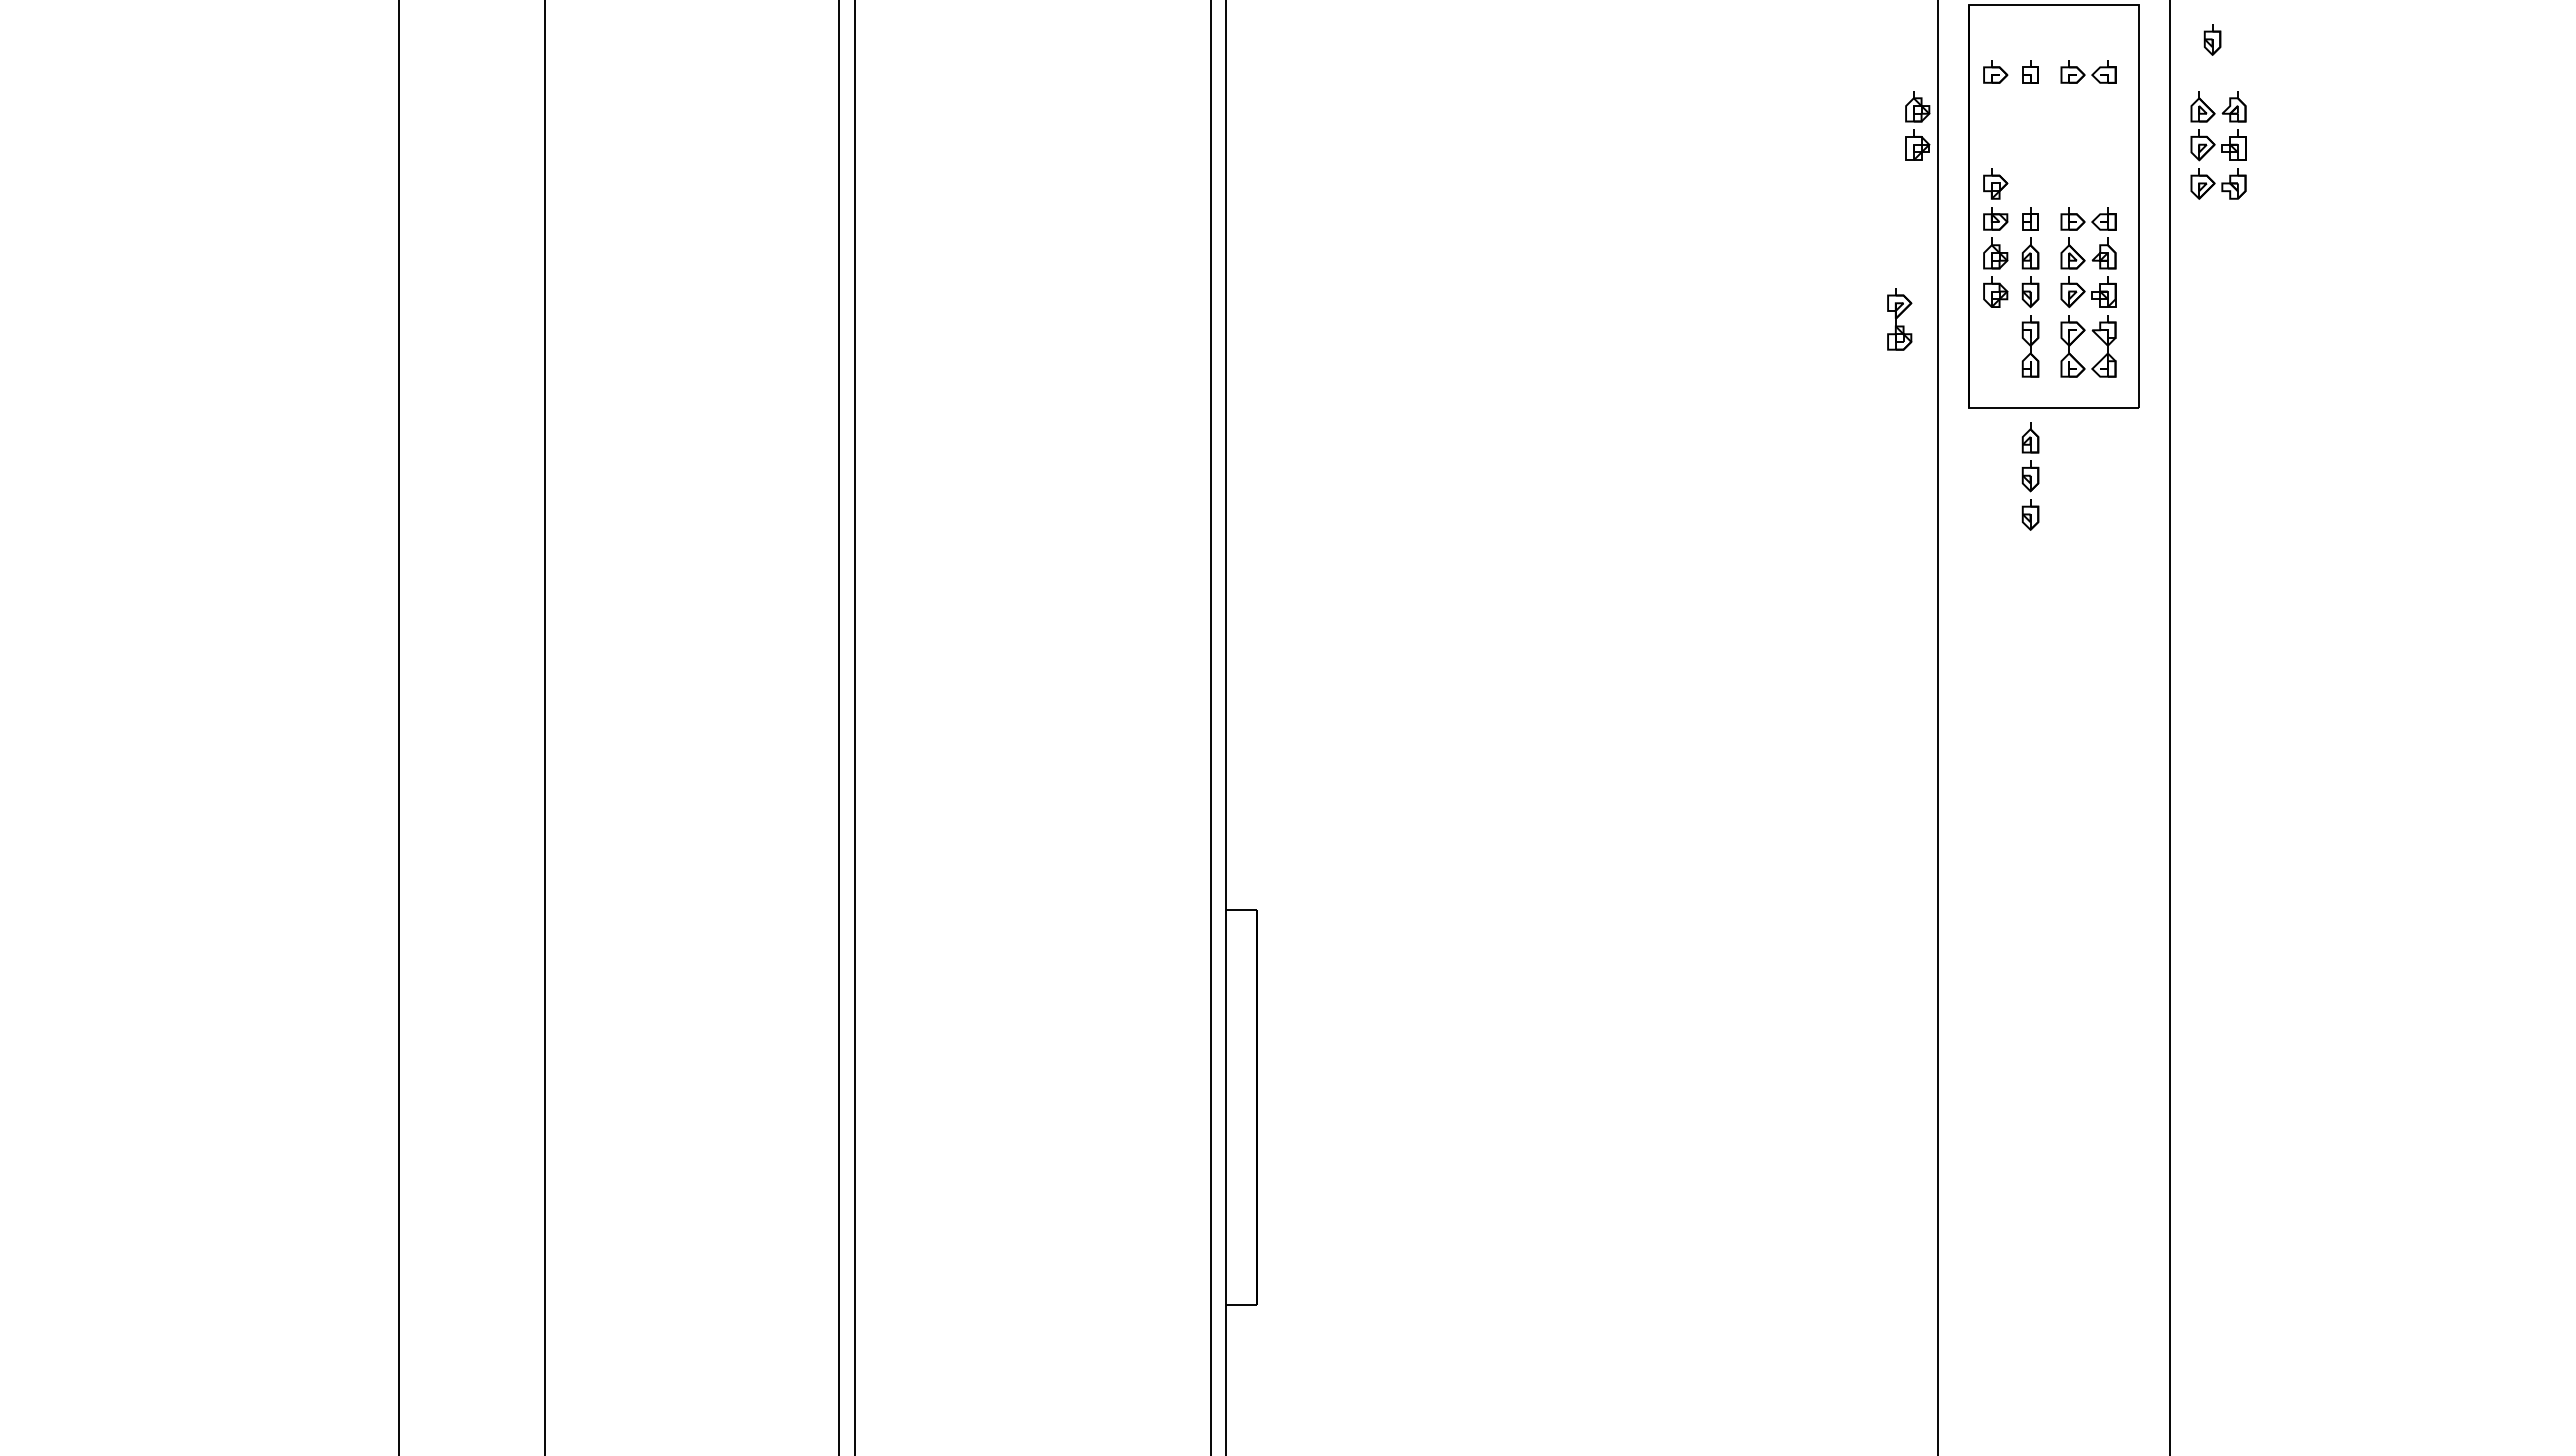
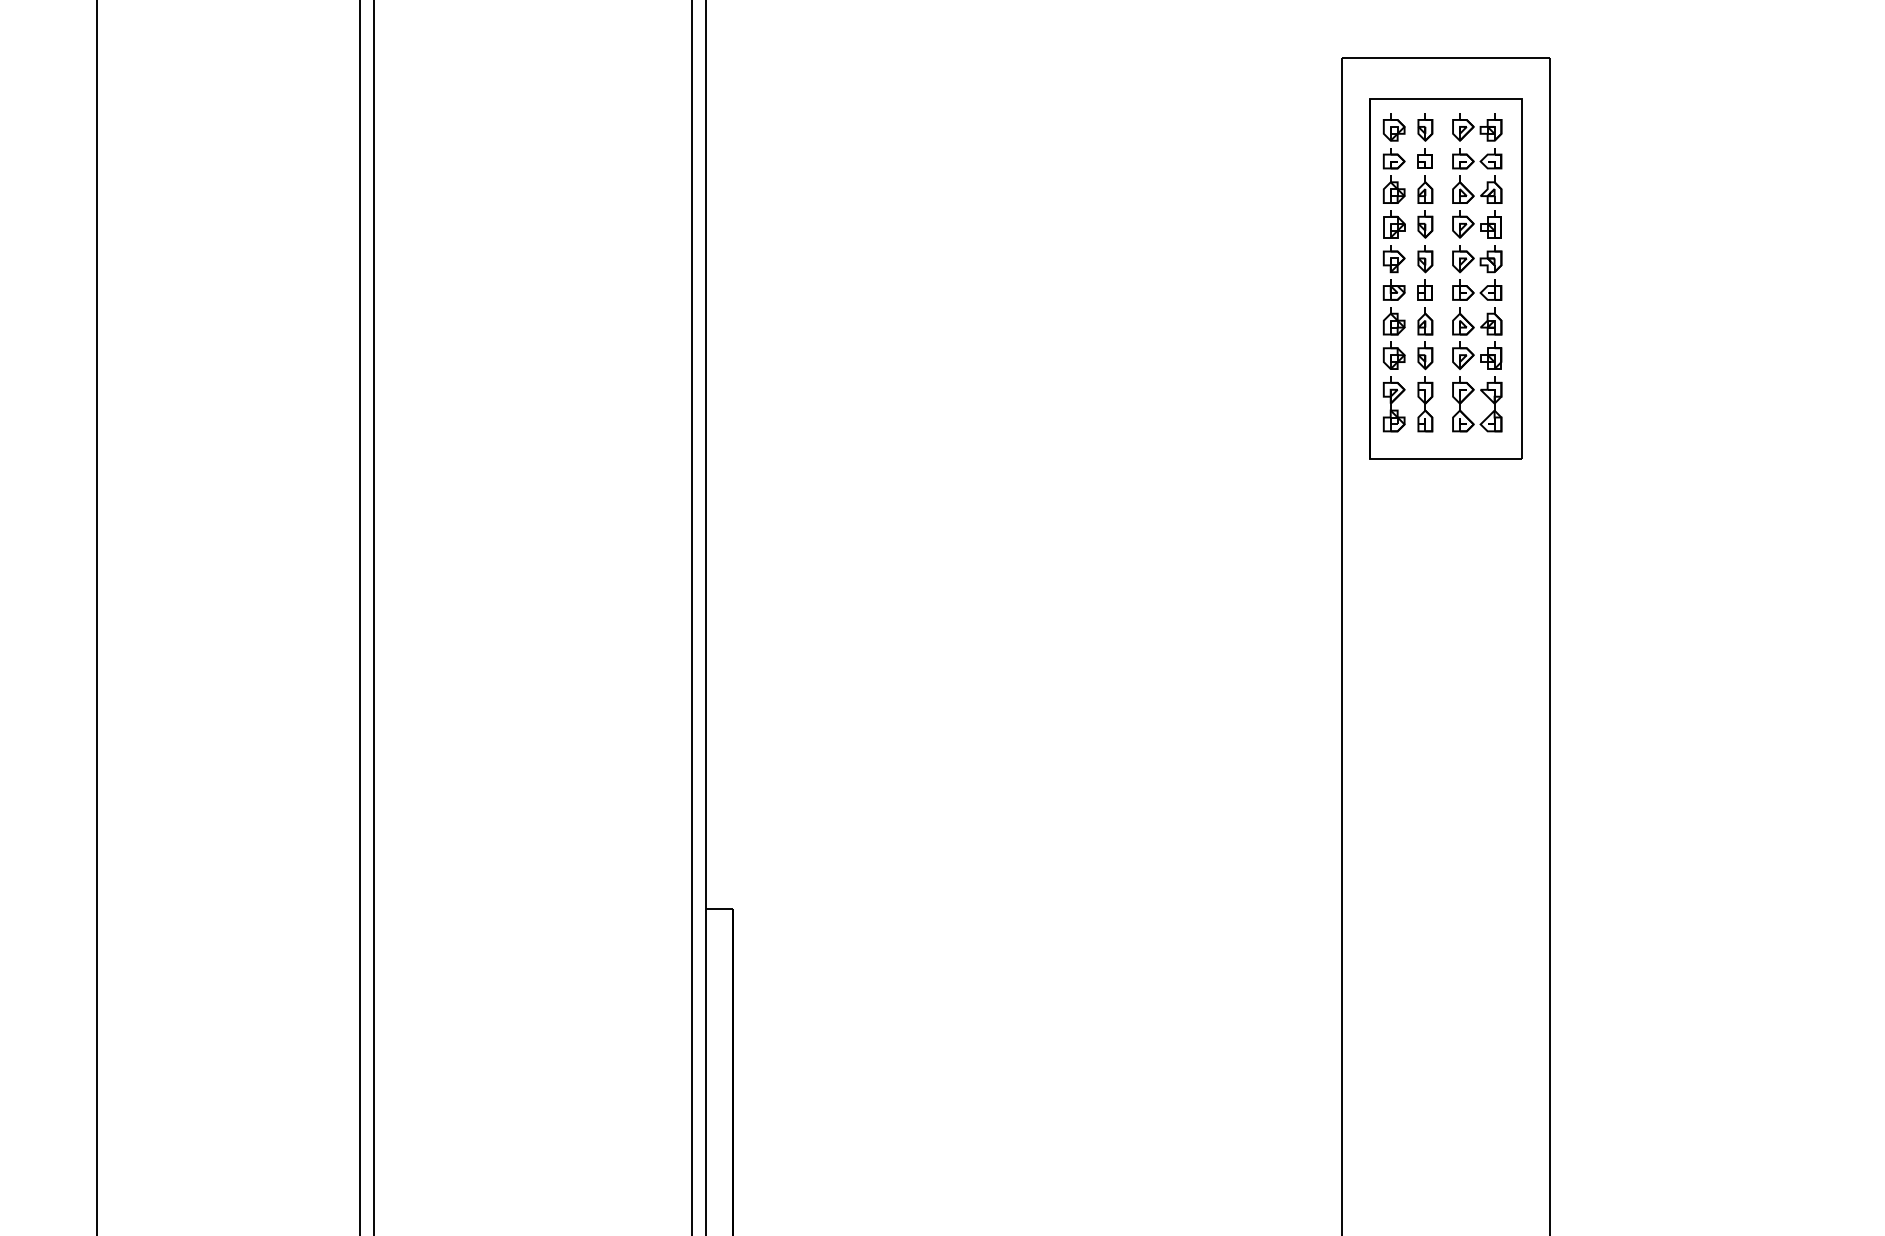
part: (1995, 36) -> (1394, 127), added
part: (2088, 36) -> (1477, 127), added
part: (2212, 39) -> (1425, 127), moved
part: (1917, 125) -> (1394, 206), moved
part: (2218, 145) -> (1477, 224), moved
part: (1899, 319) -> (1394, 404), moved
part: (2030, 476) -> (1425, 224), moved

